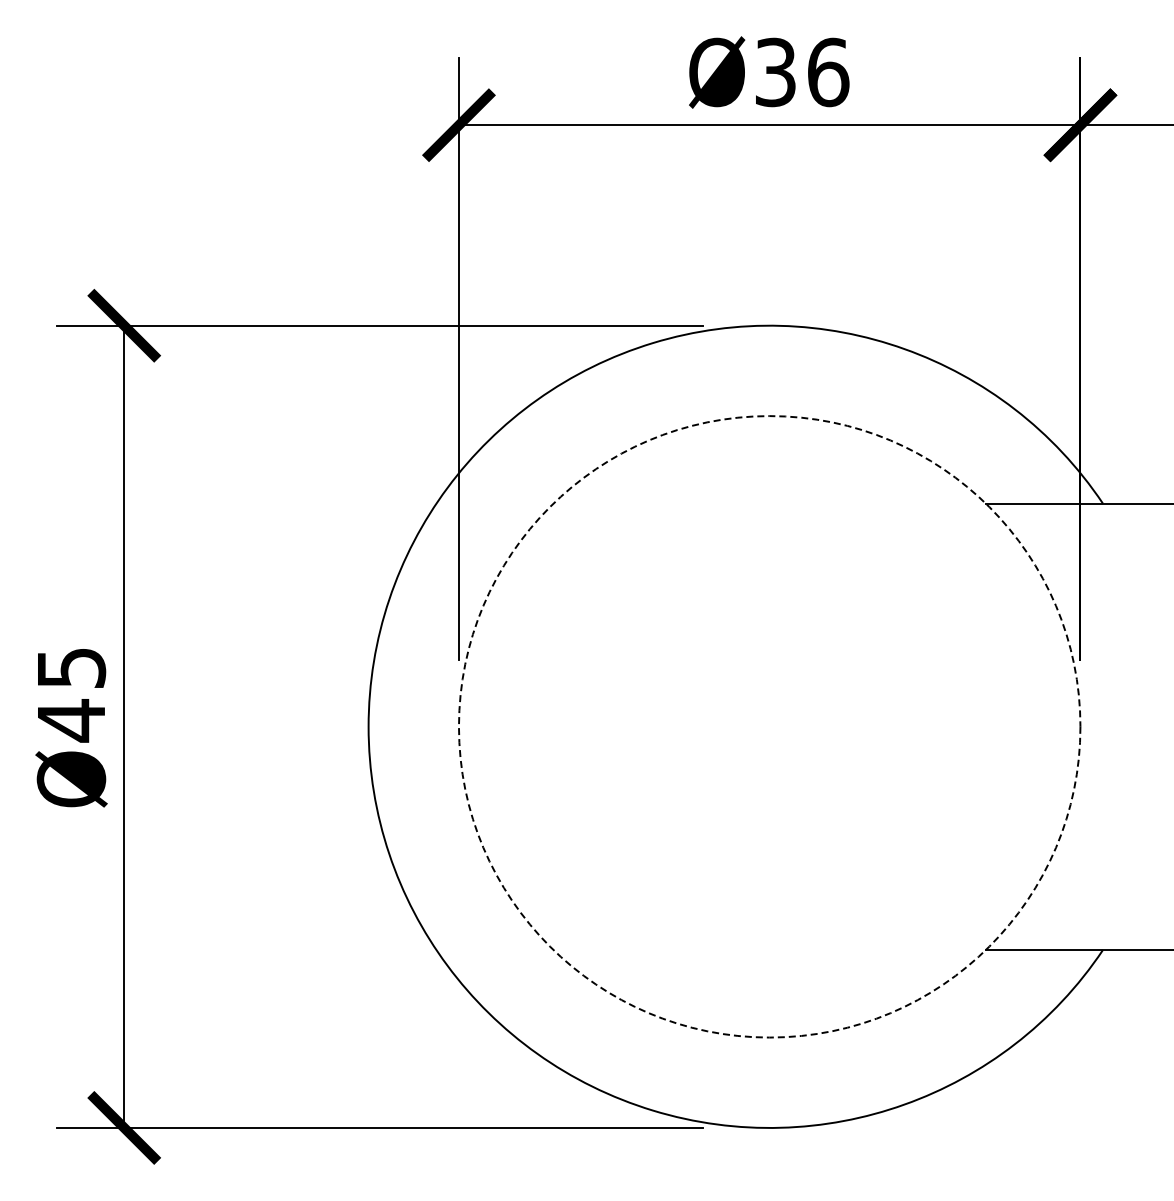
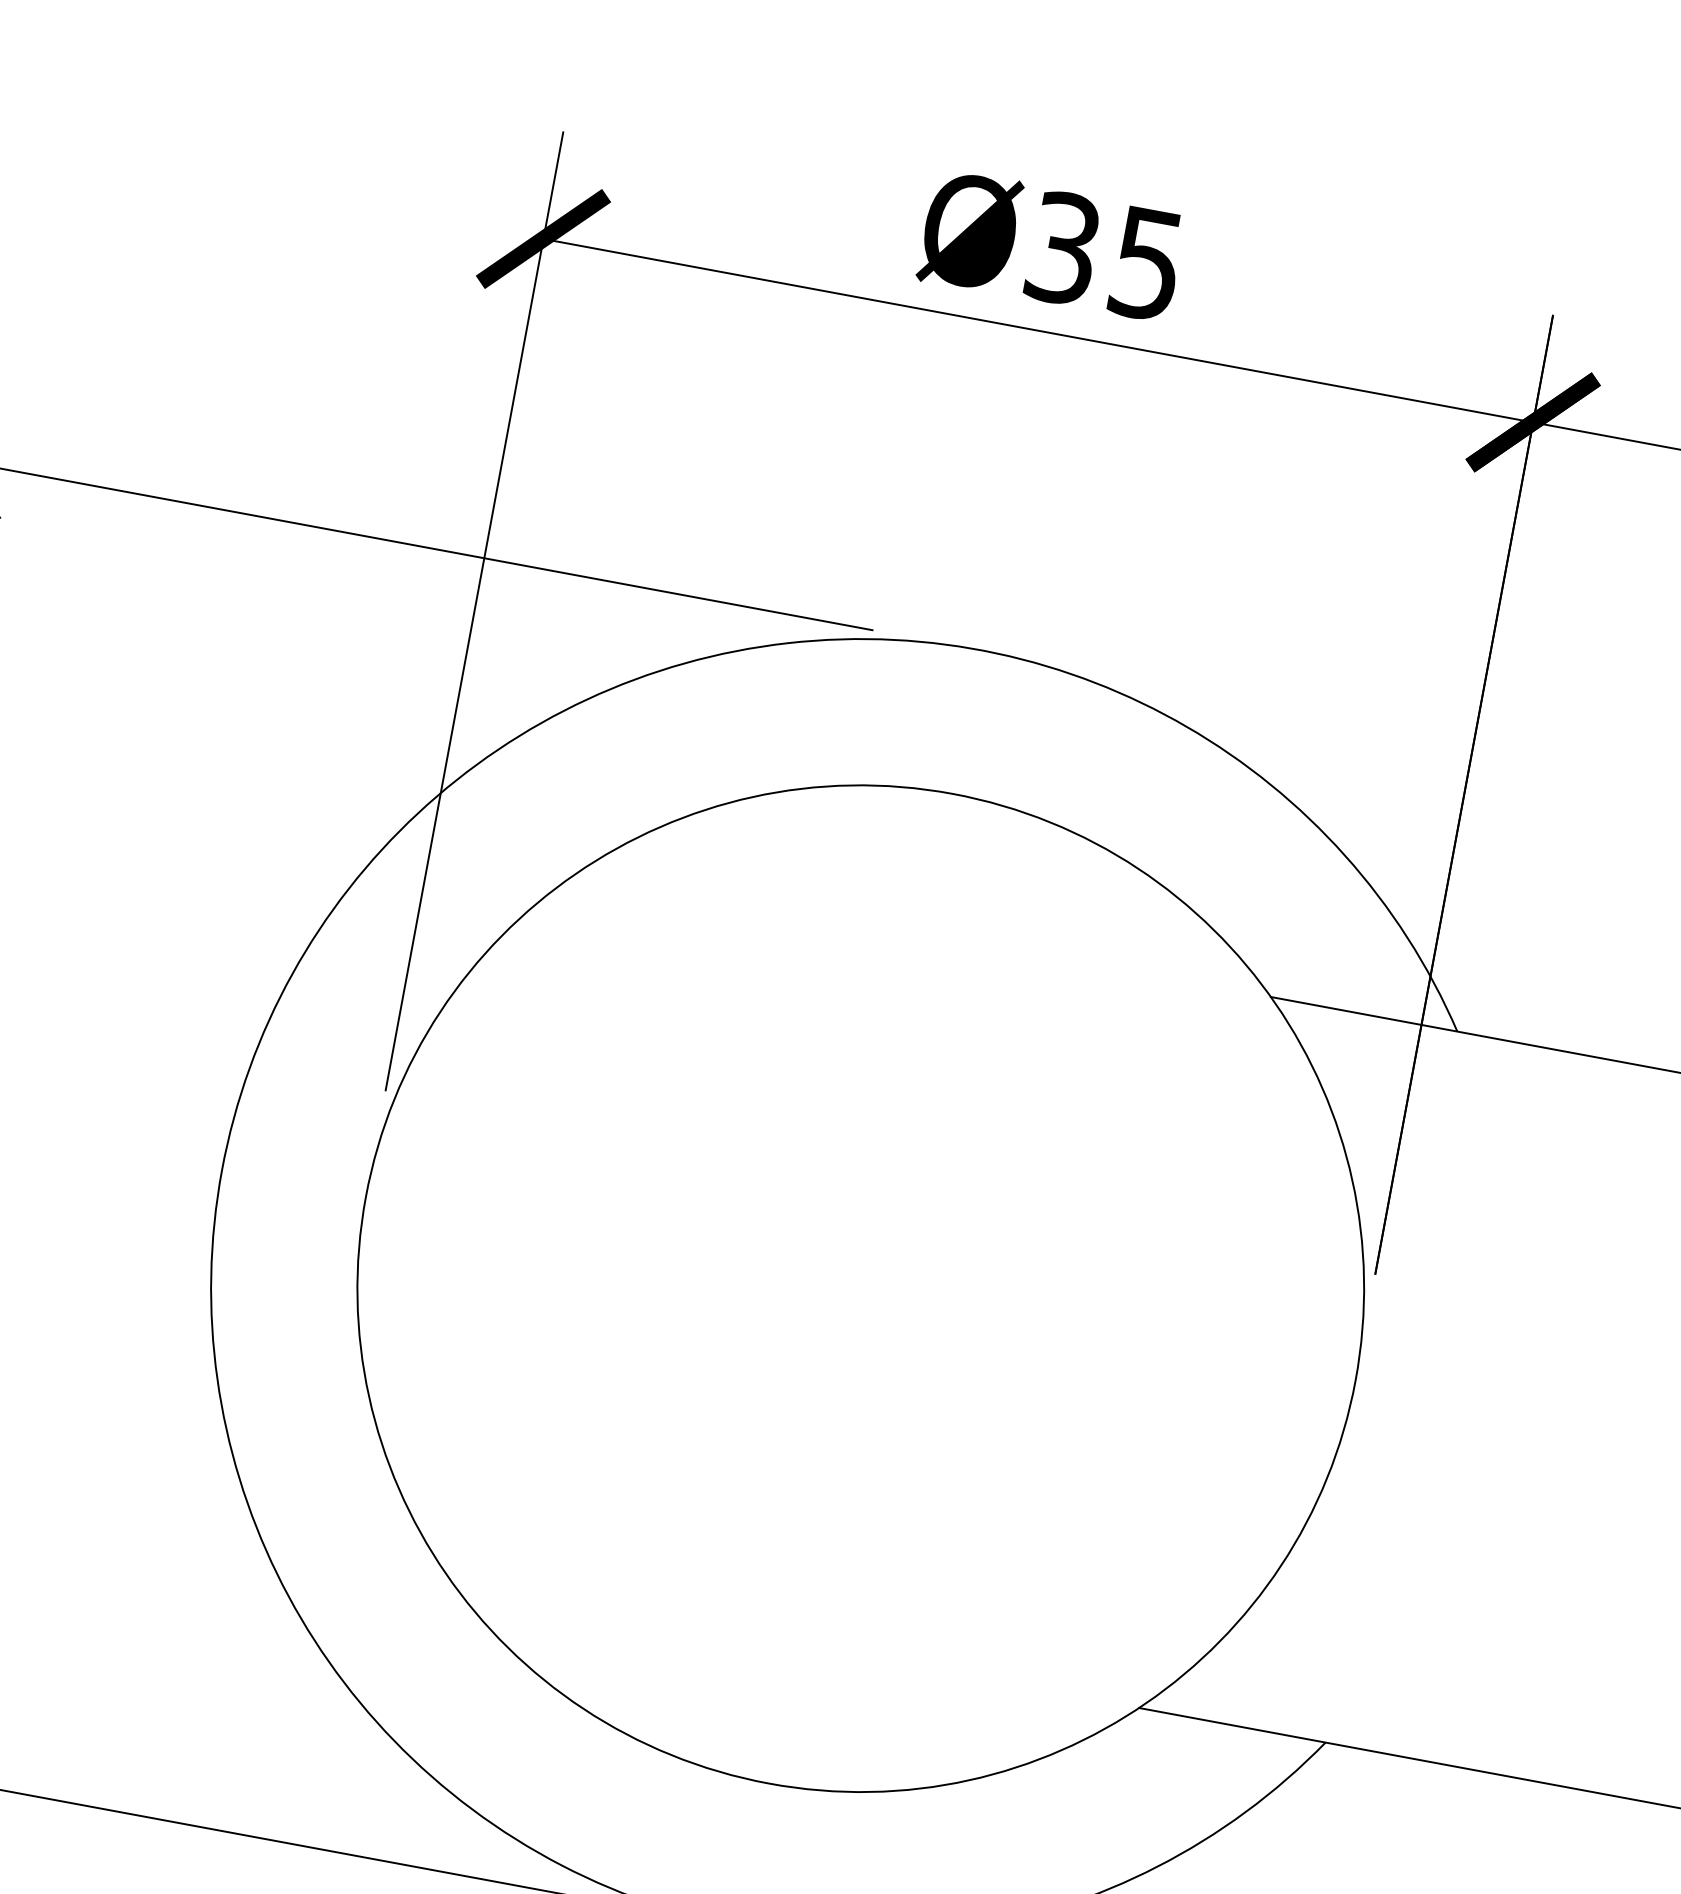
text: (828, 72) -> (1147, 264), Ø36 -> Ø35
circle: (769, 726) -> (860, 1288), dashed -> solid

